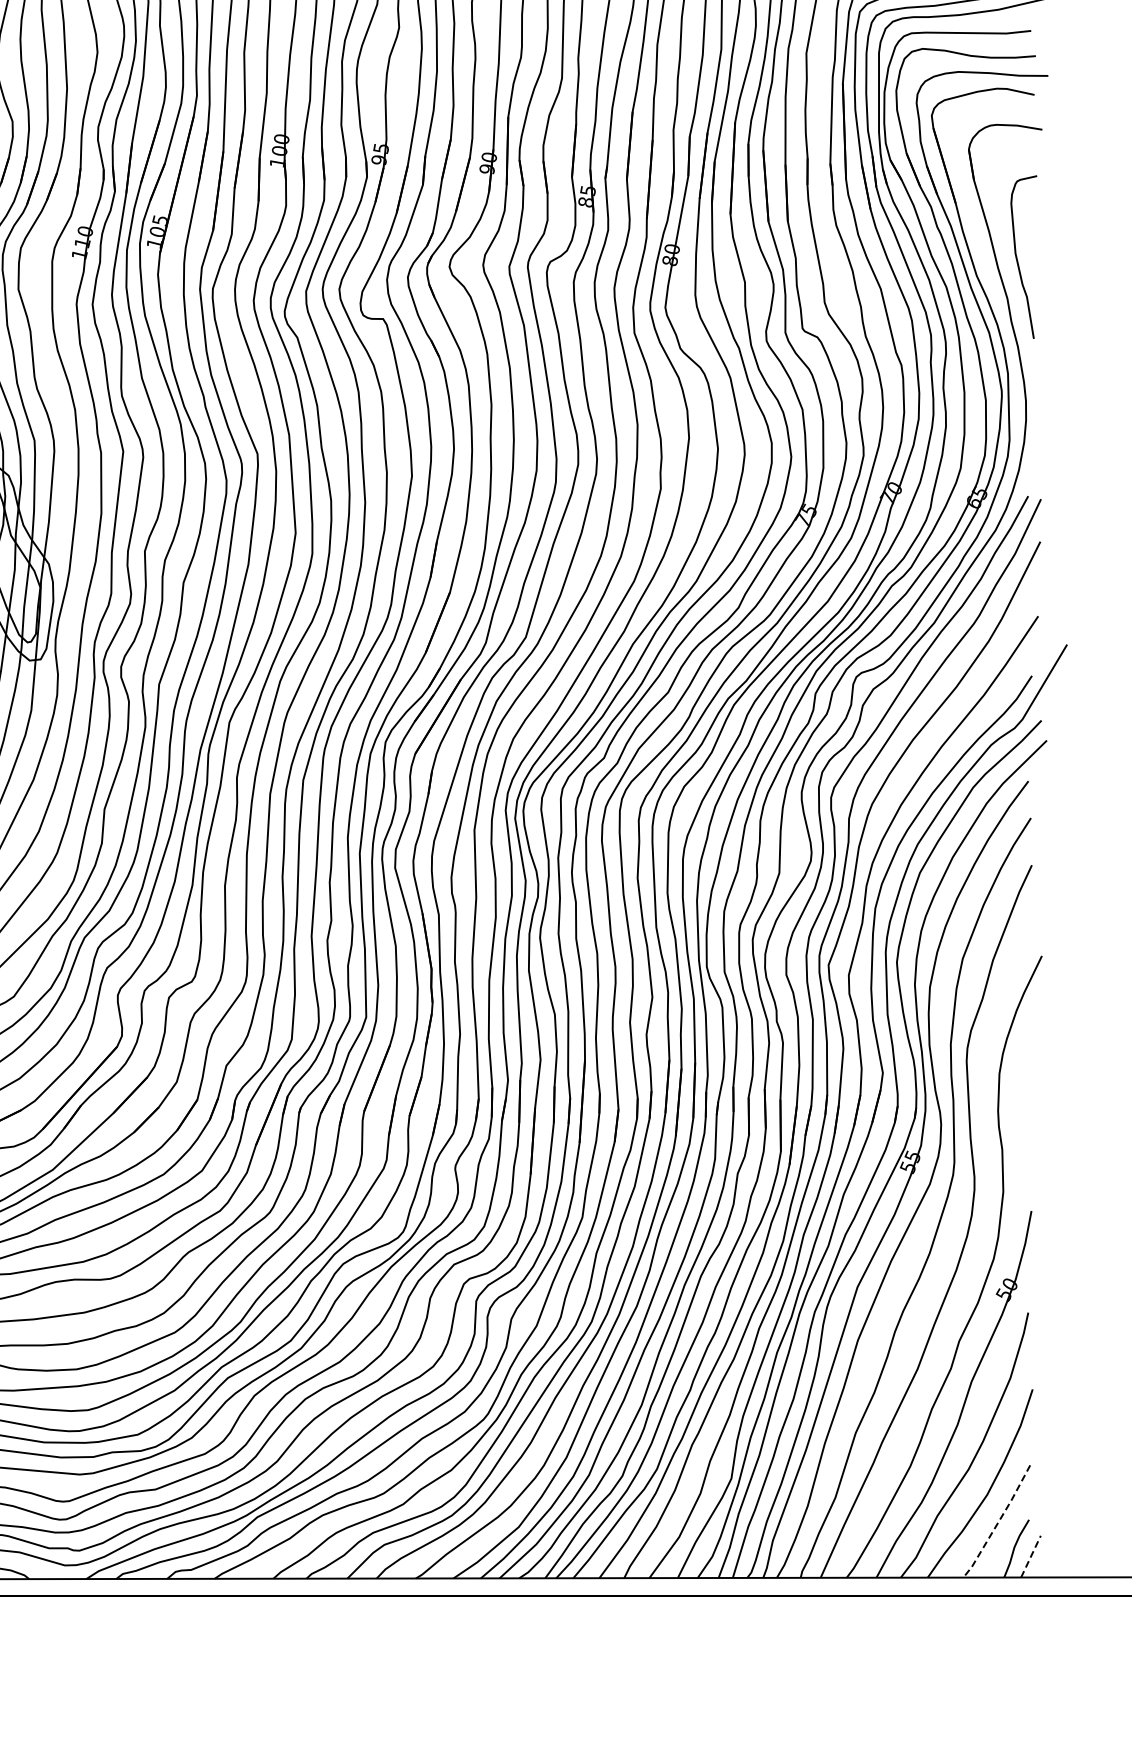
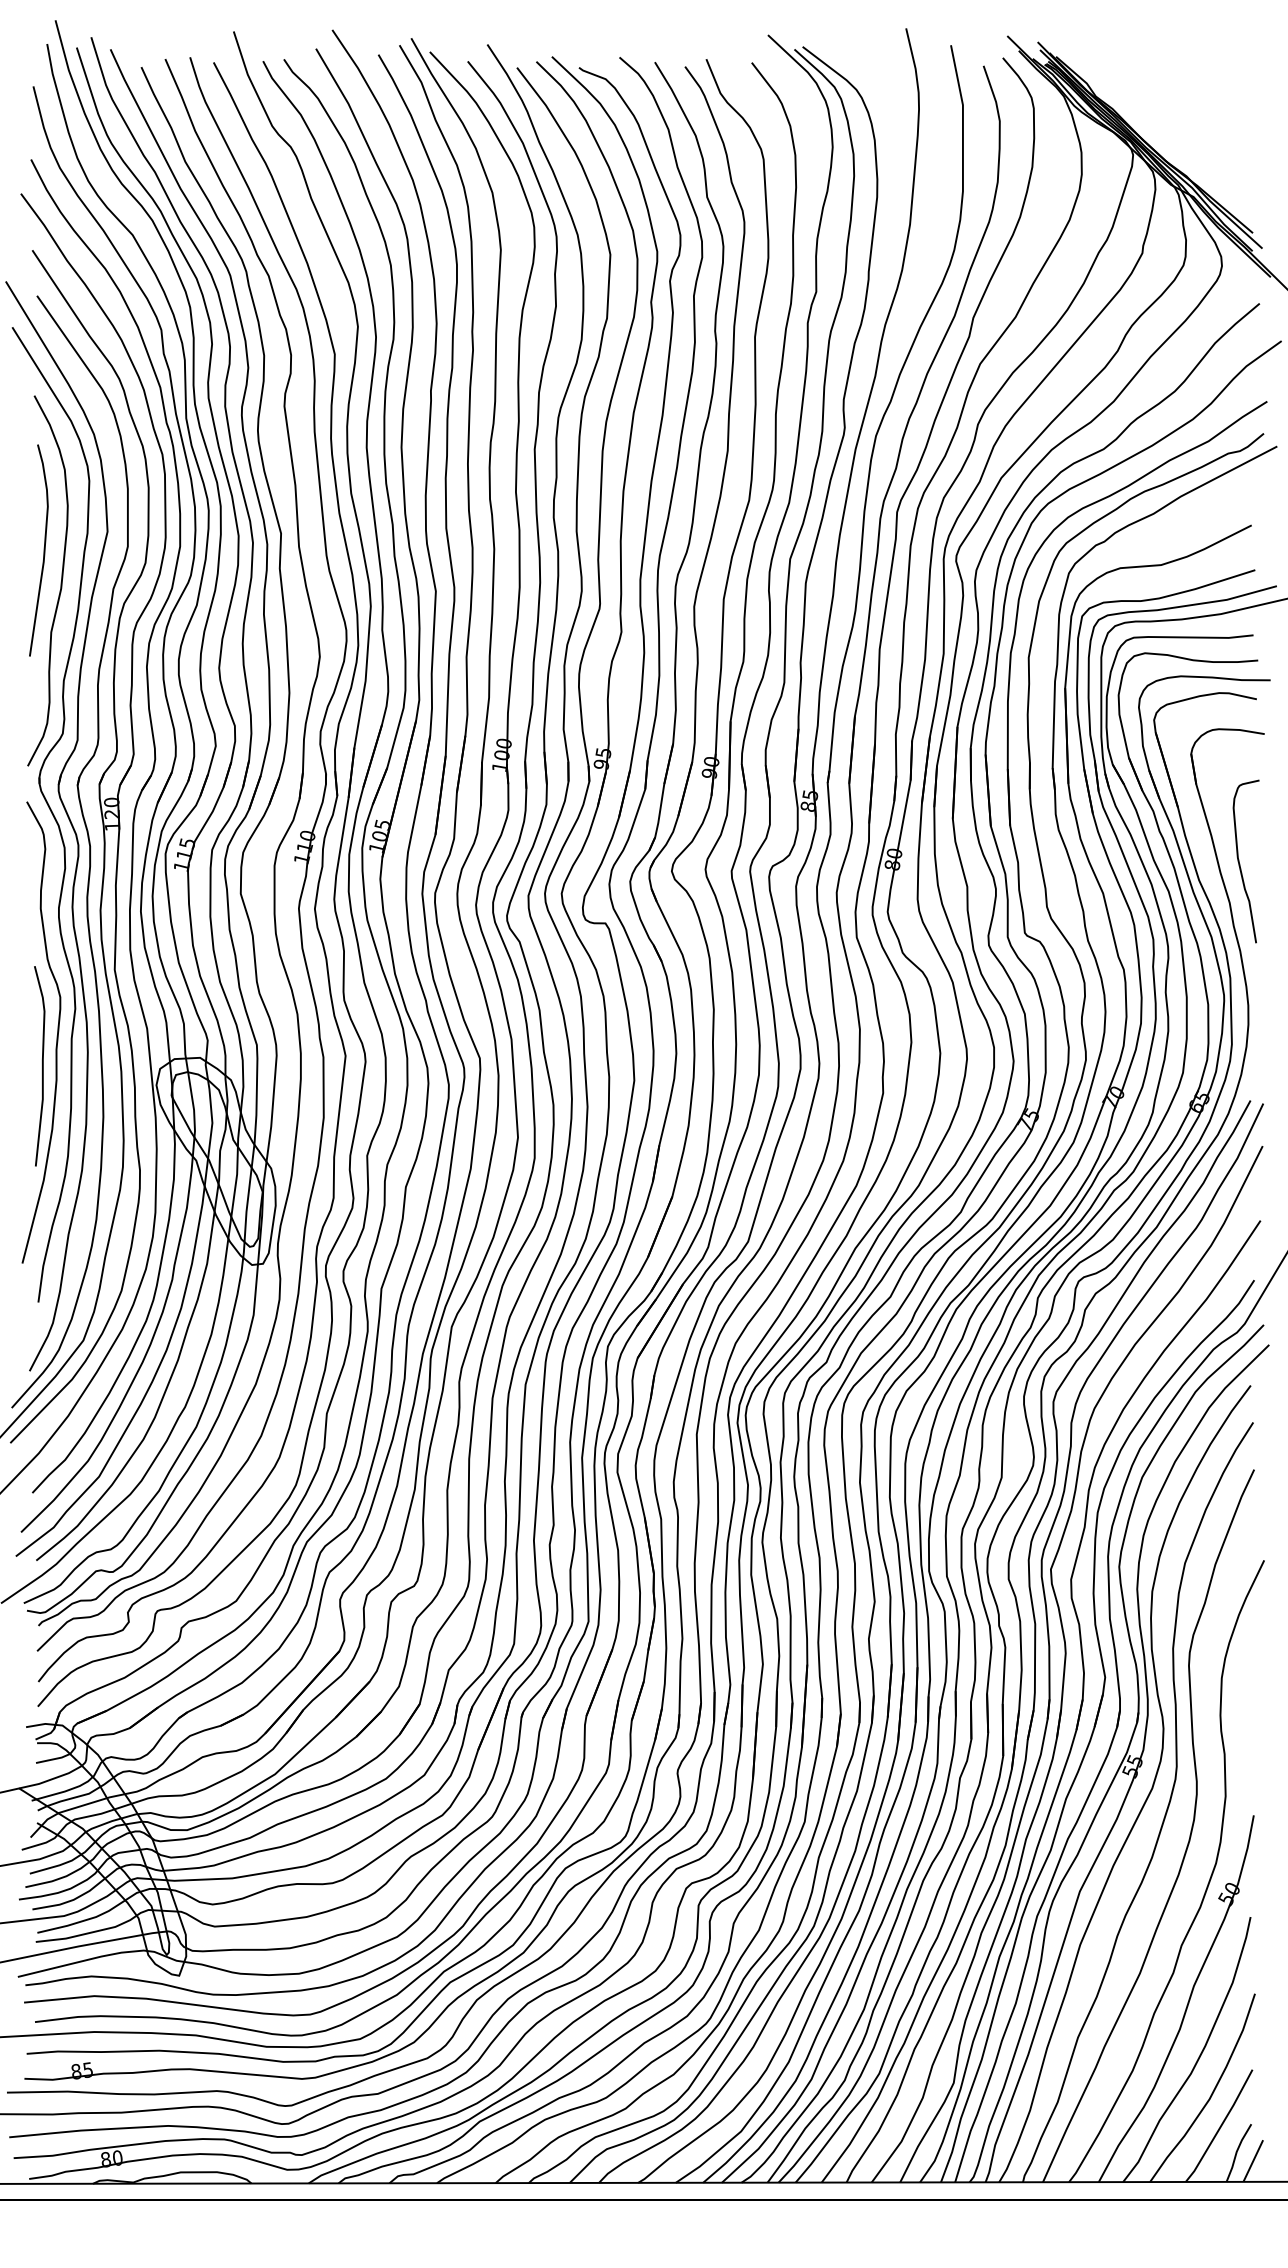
line: (998, 1522) -> (1220, 2126), dashed -> solid
line: (1031, 1556) -> (1253, 2160), dashed -> solid

